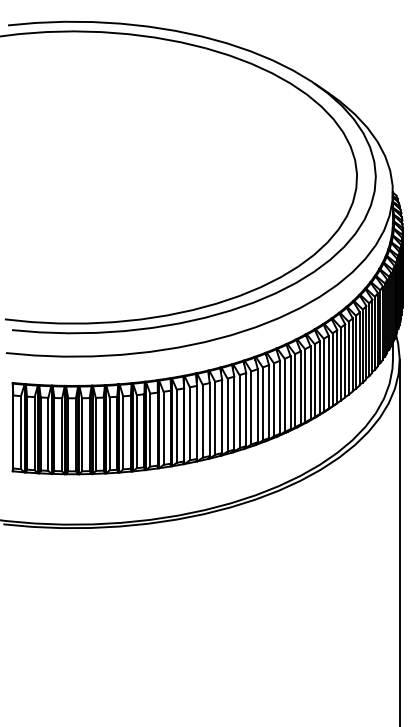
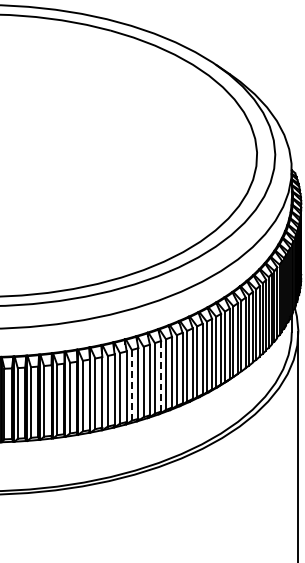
line: (257, 405) -> (160, 376), solid -> dashed
line: (227, 415) -> (131, 385), solid -> dashed

